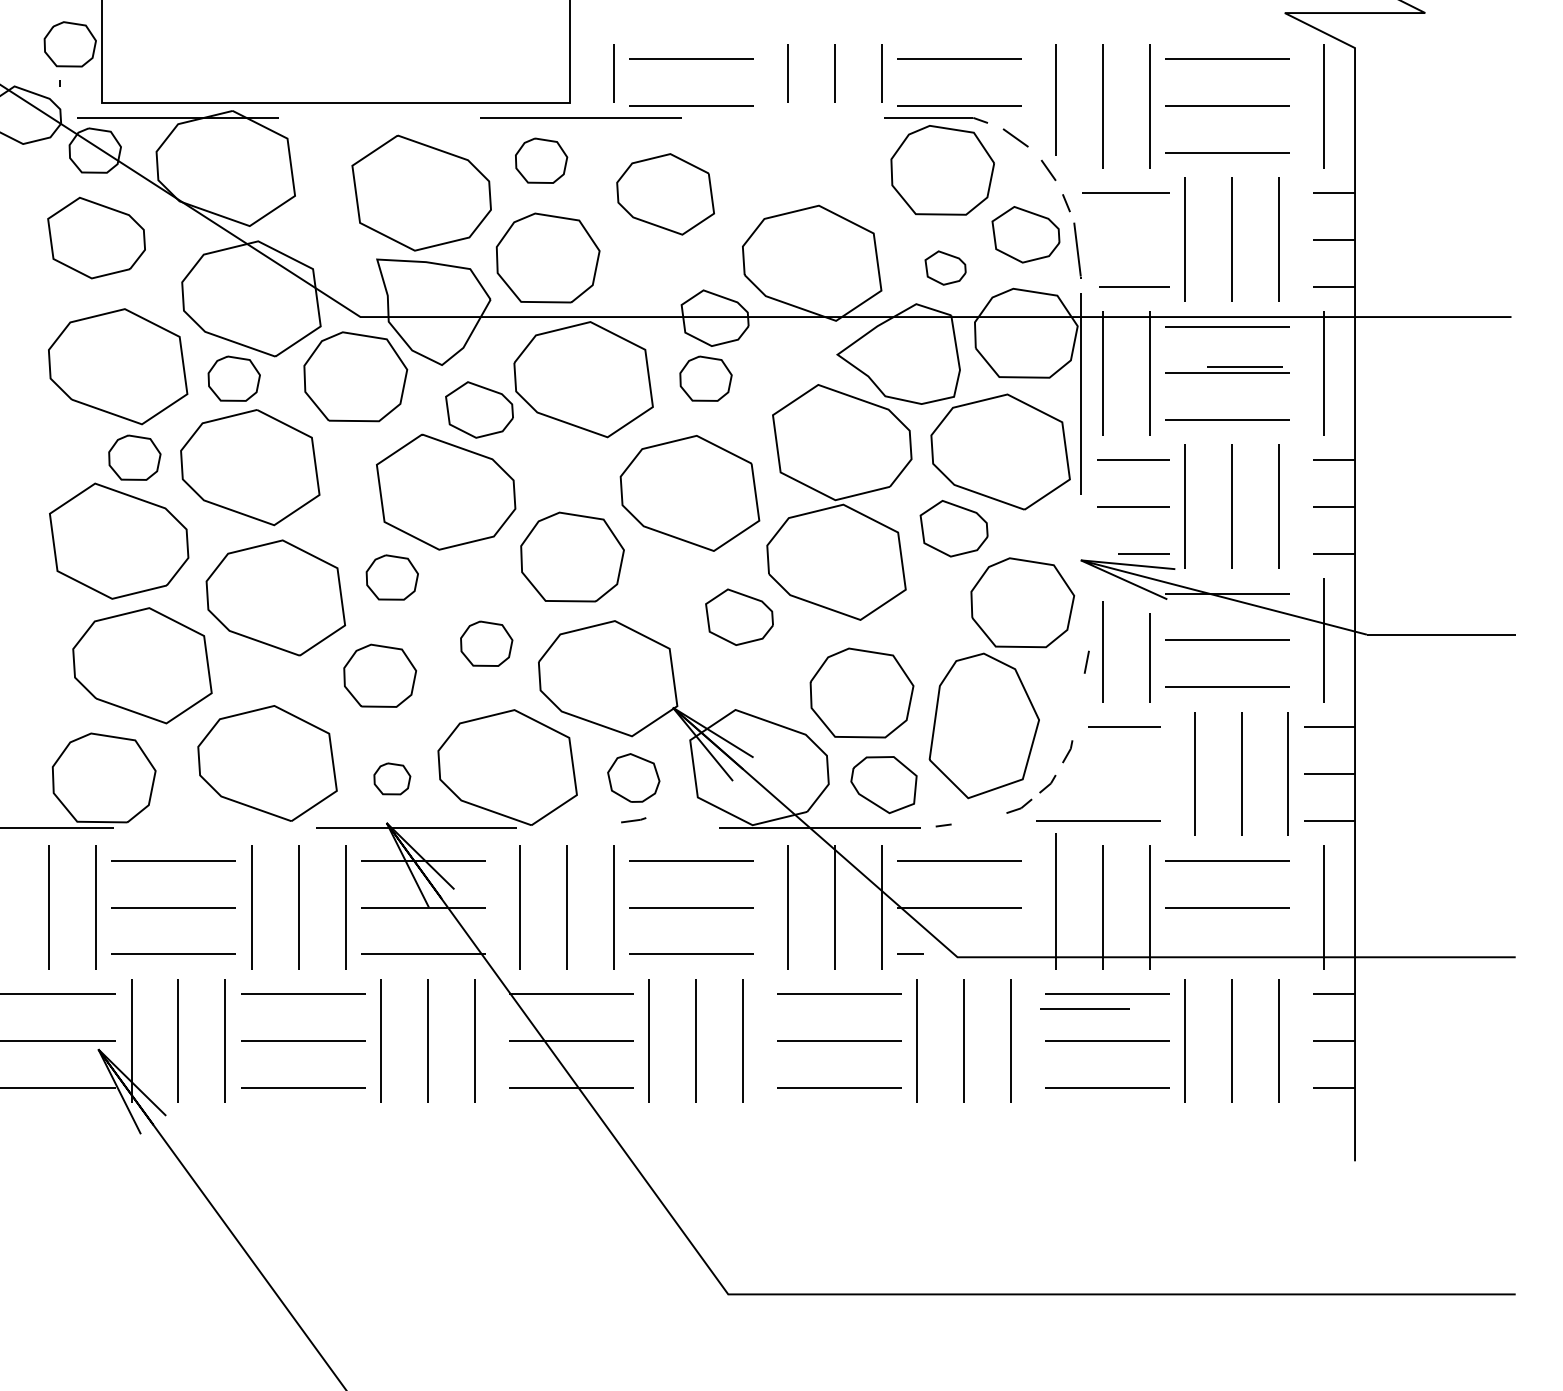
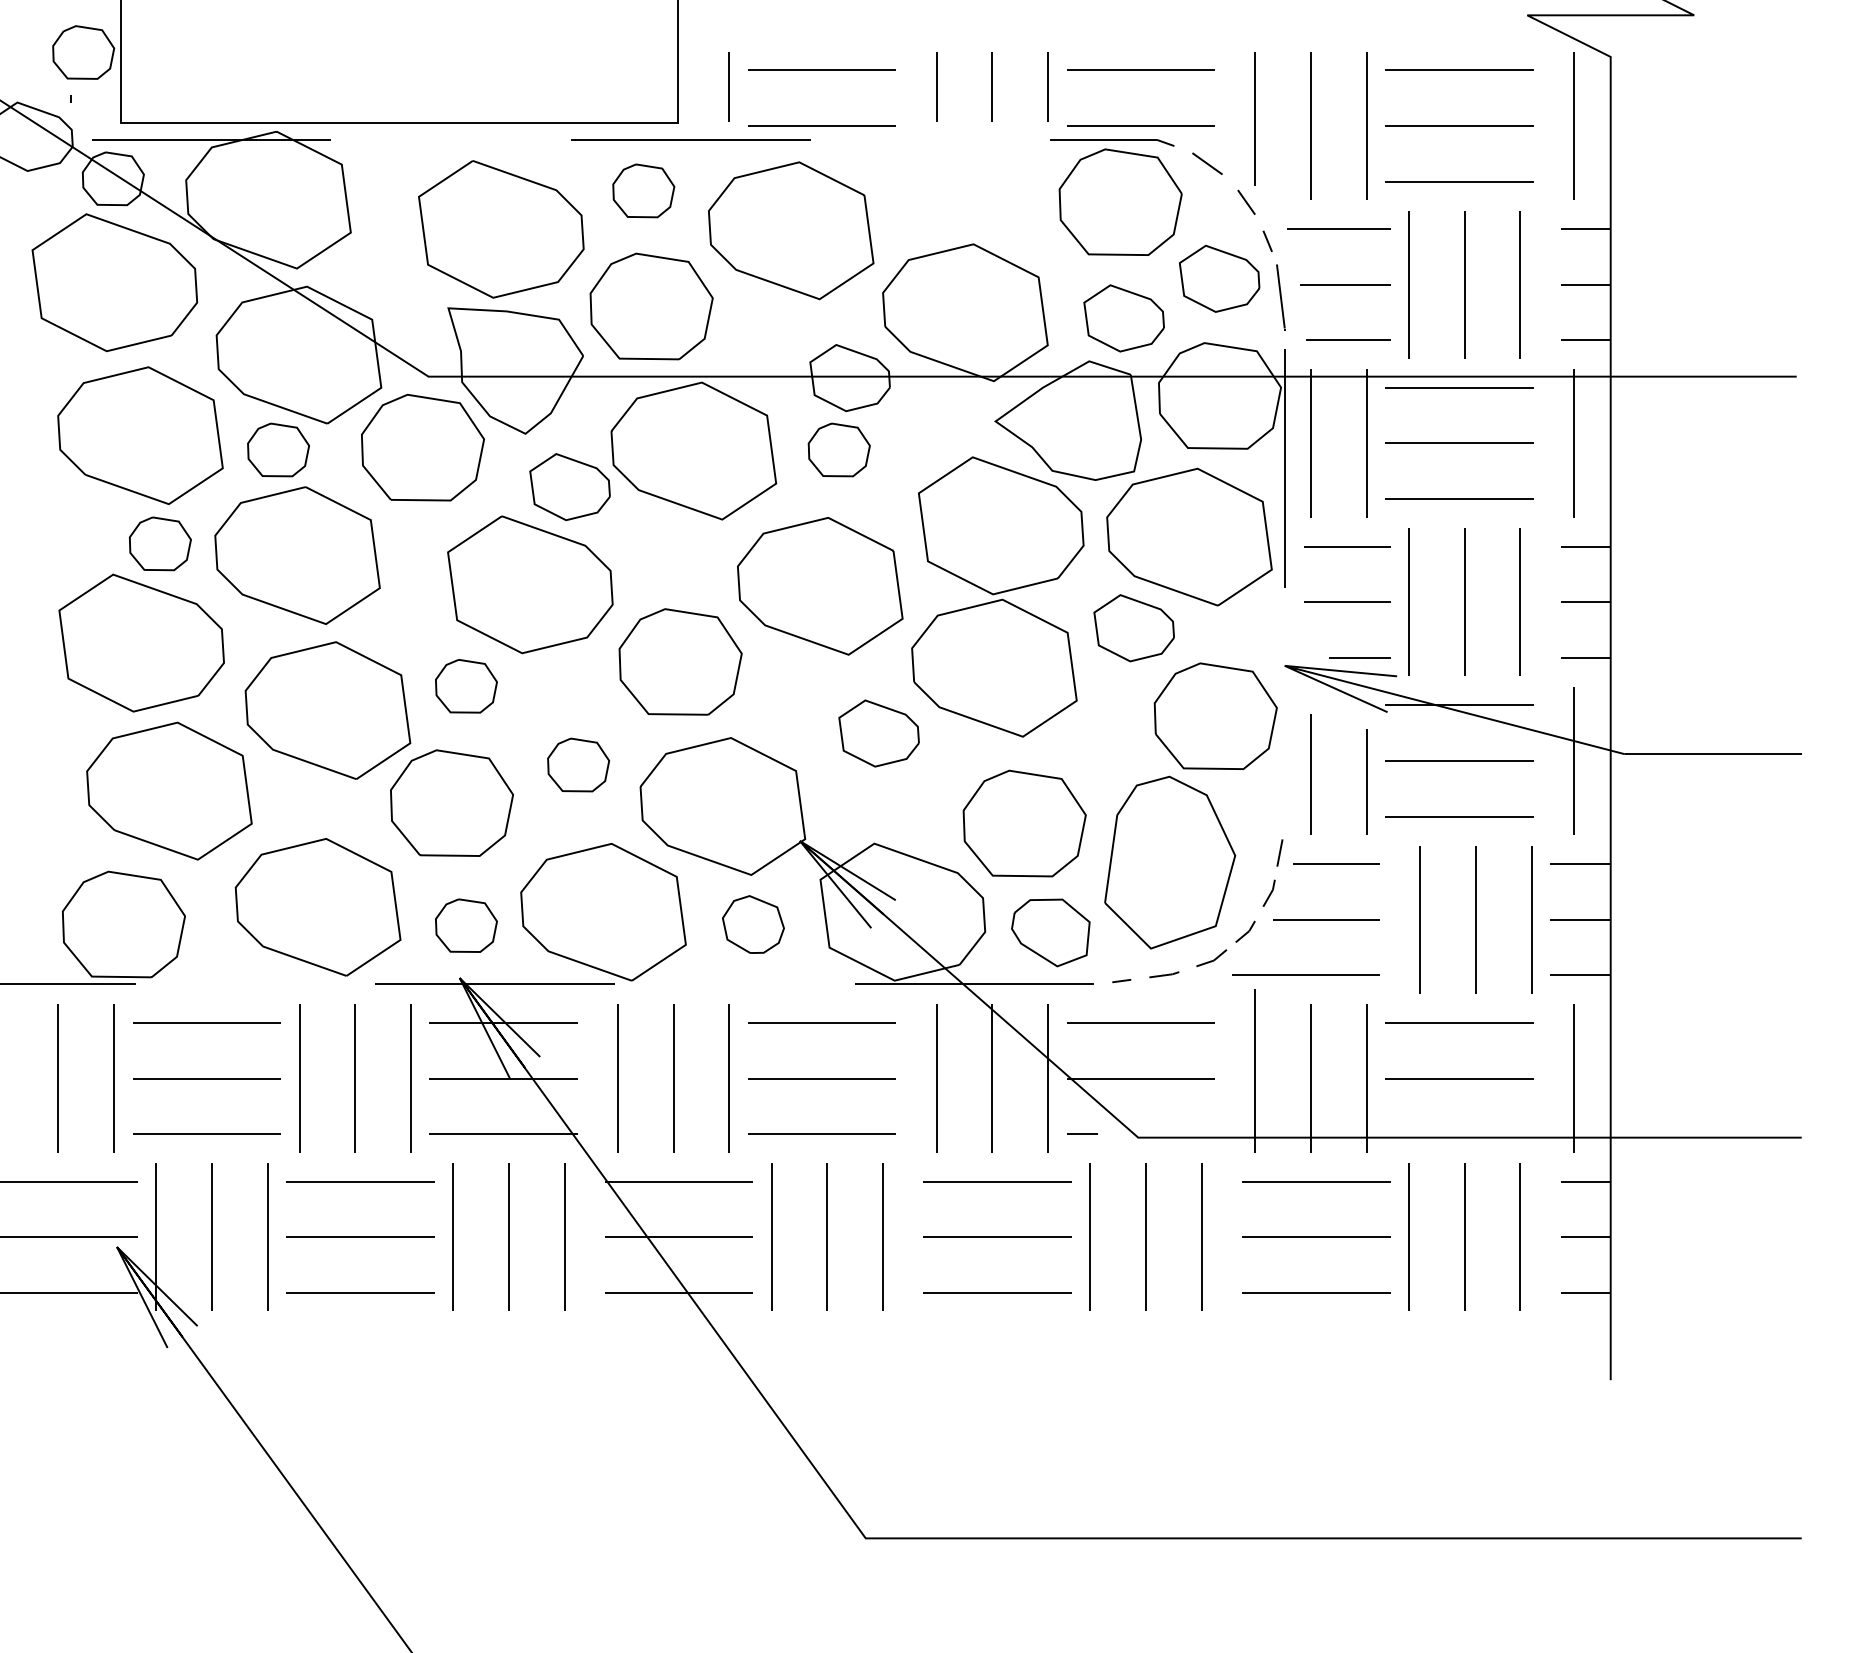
part: (665, 194) -> (791, 230), size x1.43
part: (96, 237) -> (114, 282), size x1.43
part: (945, 268) -> (1123, 318), size x1.67
line: (1245, 366) -> (1345, 284), moved
line: (1086, 661) -> (1279, 852), moved
part: (379, 675) -> (451, 802), size x1.43
part: (392, 778) -> (466, 925), size x1.43
line: (633, 820) -> (1164, 974), moved
line: (1084, 1009) -> (1326, 919), moved

